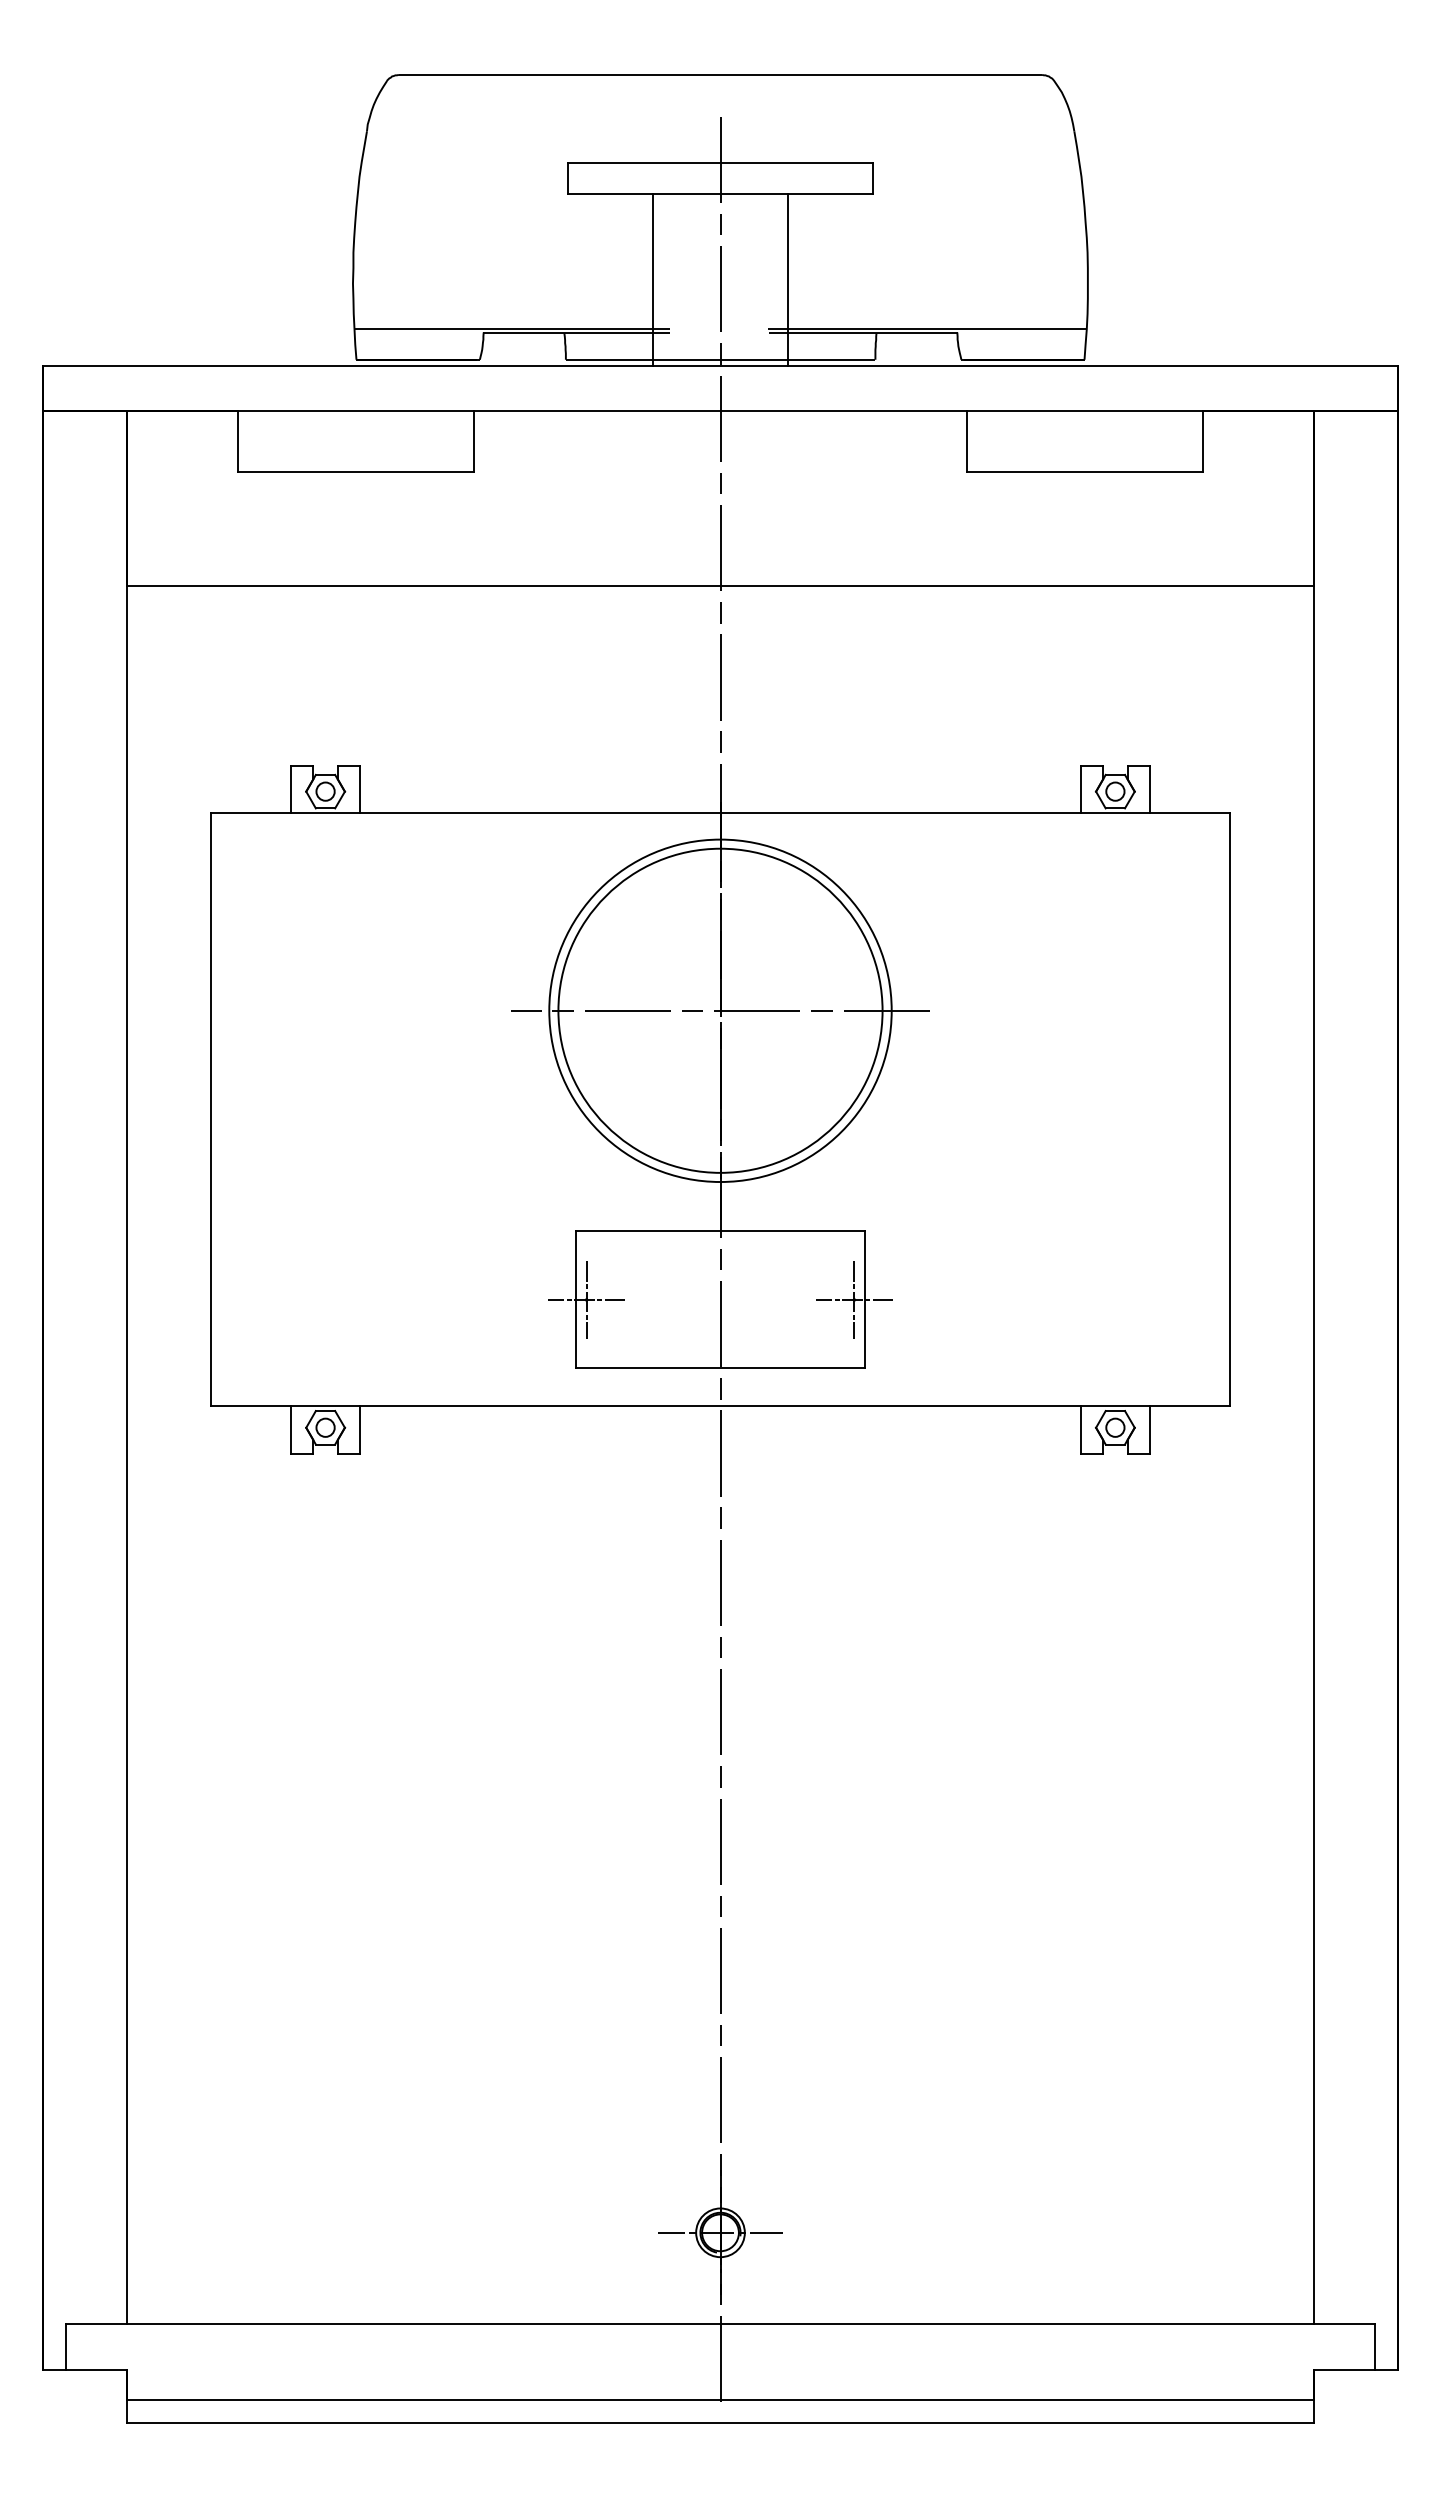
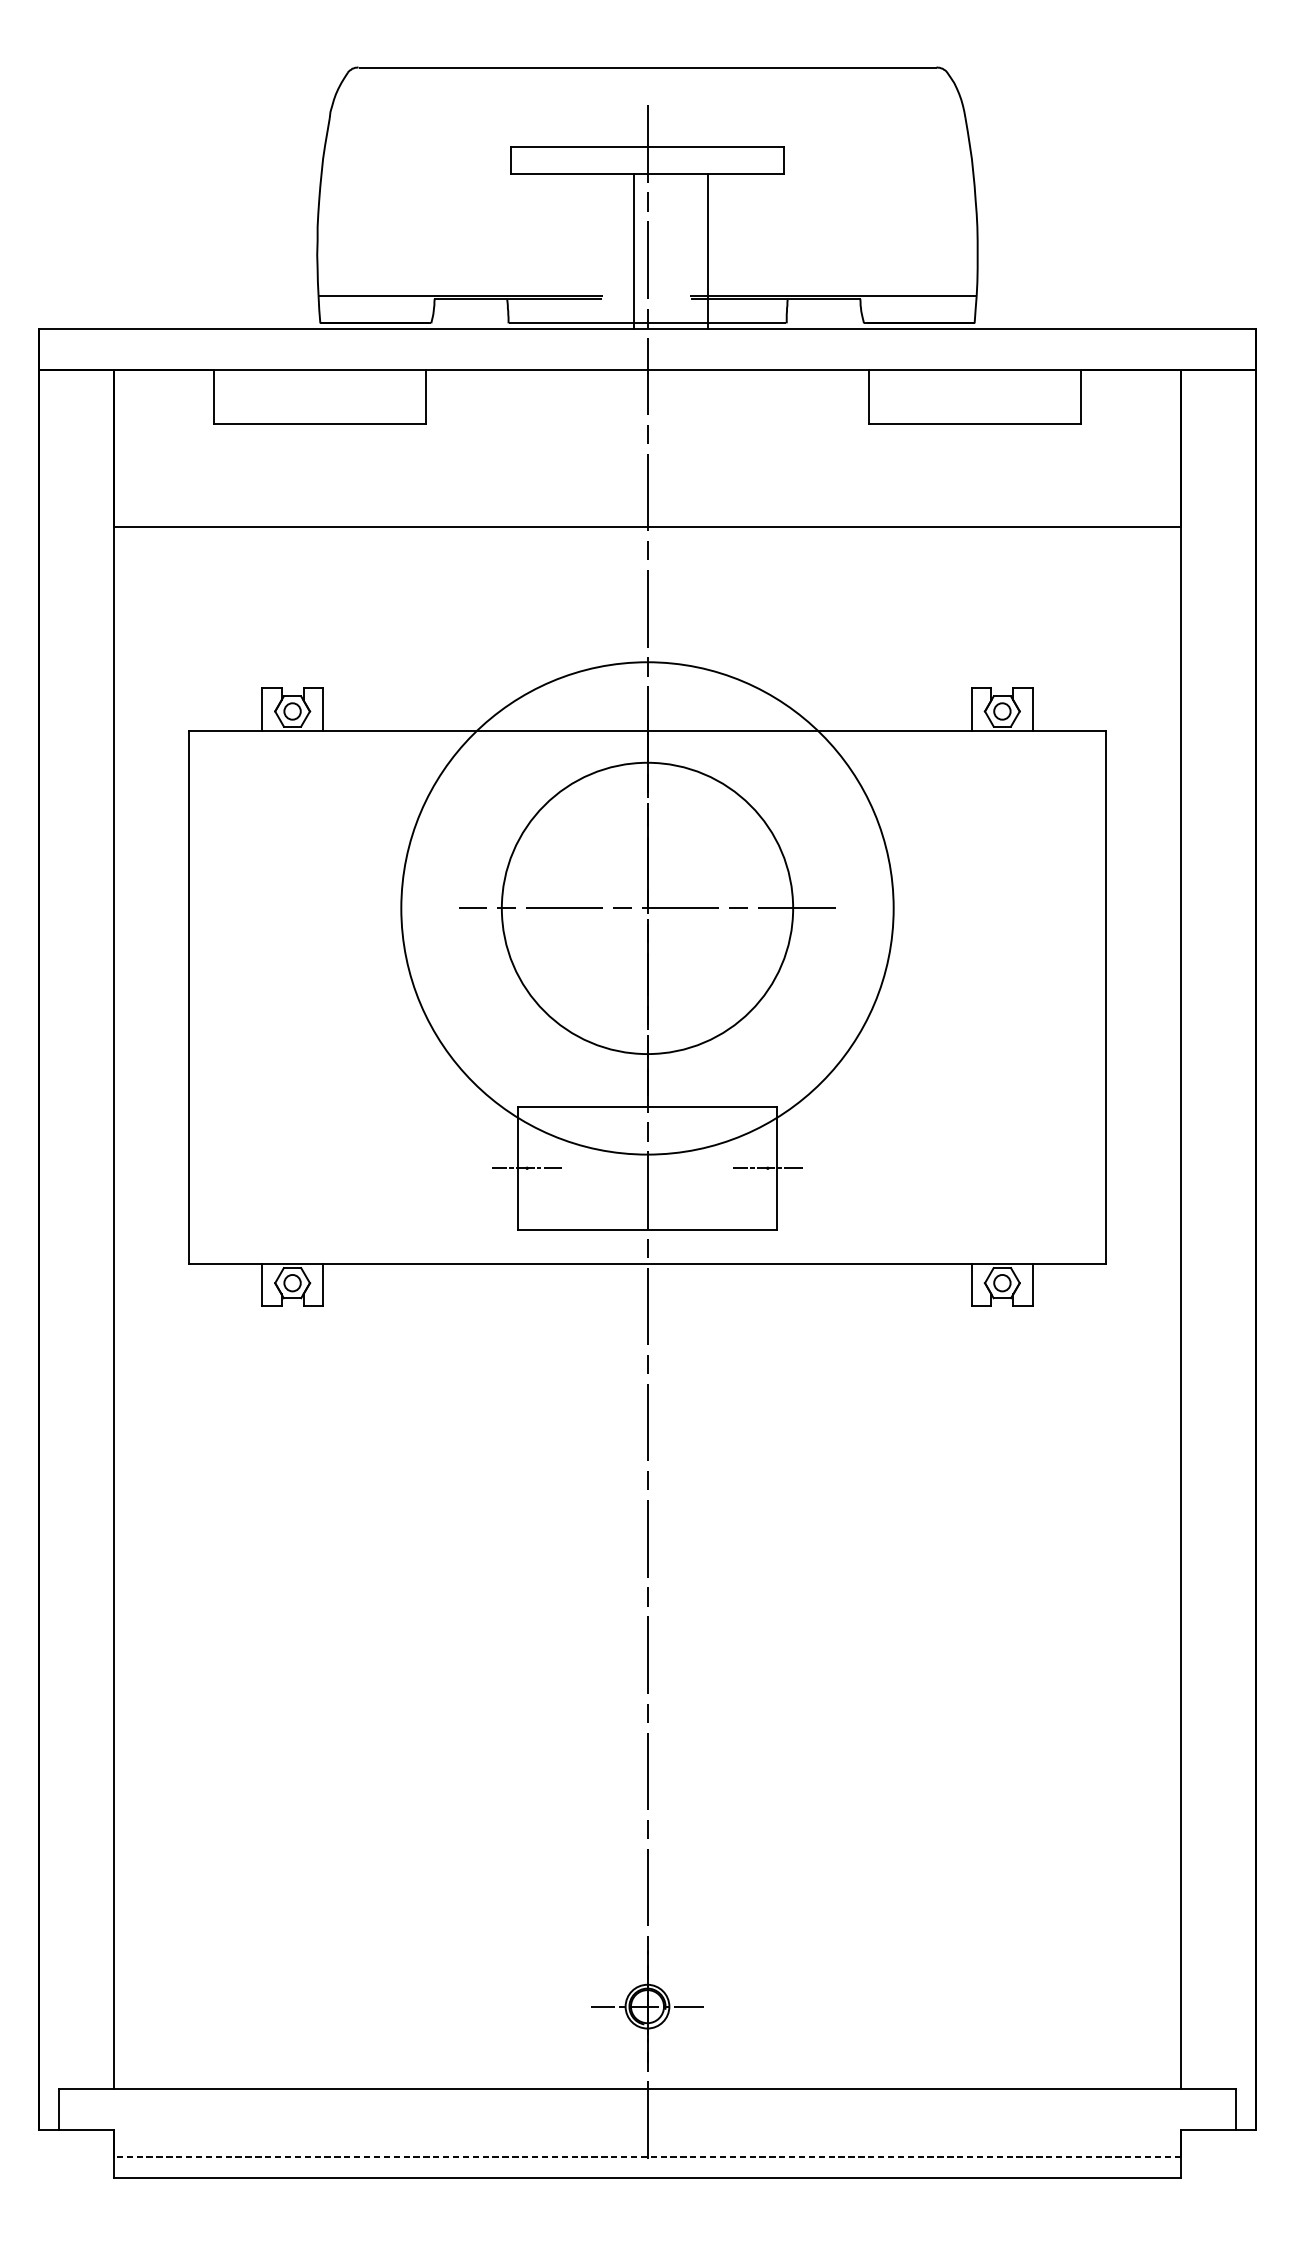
line: (652, 279) -> (634, 251), moved
circle: (720, 1010) -> (647, 908), size x1.6
line: (586, 1299) -> (527, 1167), removed
line: (854, 1299) -> (767, 1167), removed
line: (720, 2400) -> (647, 2157), solid -> dashed

